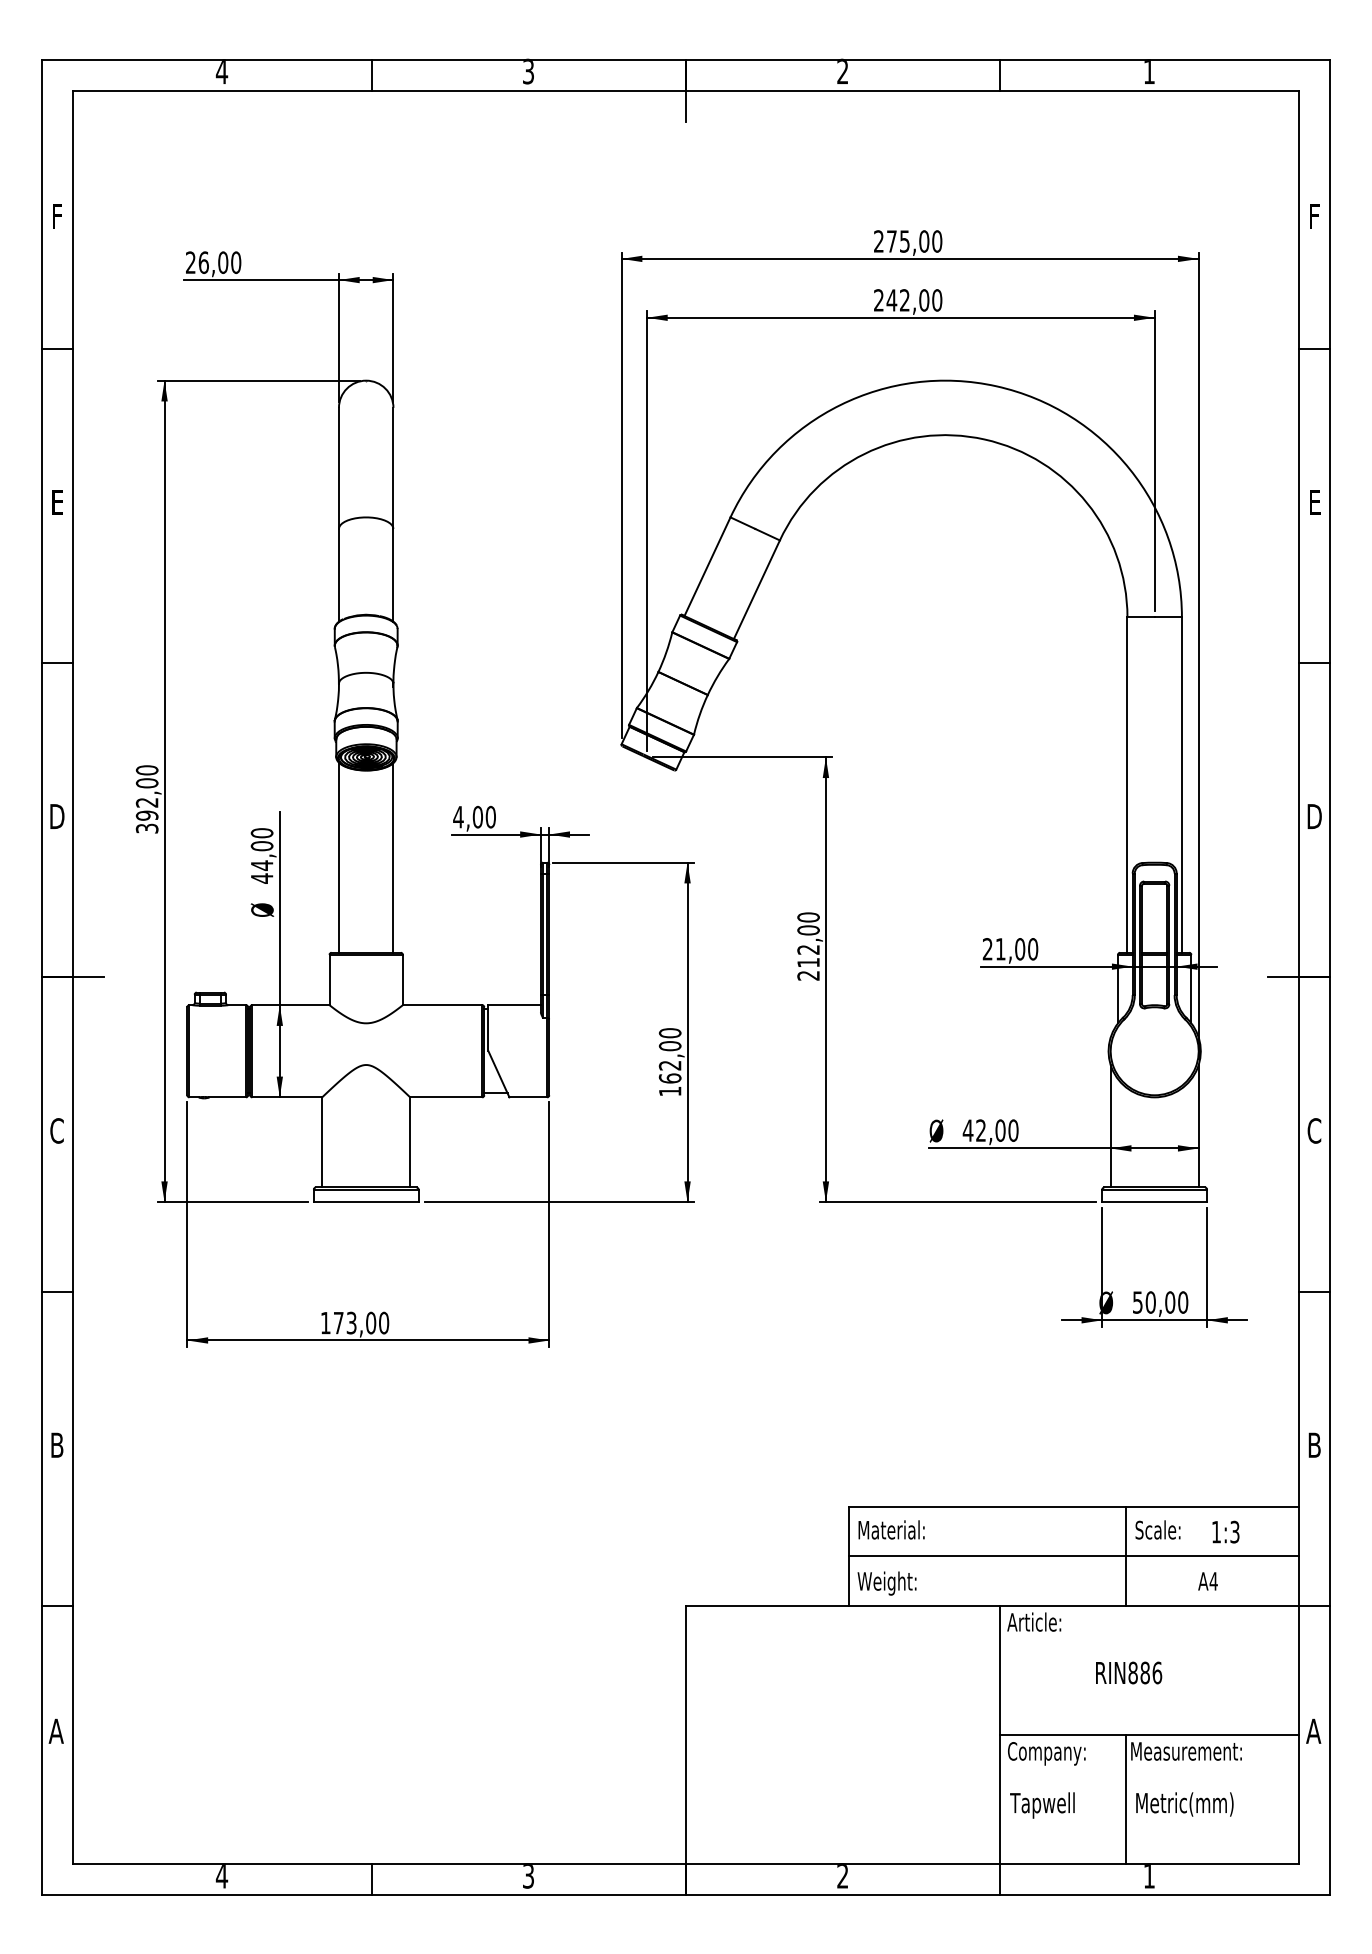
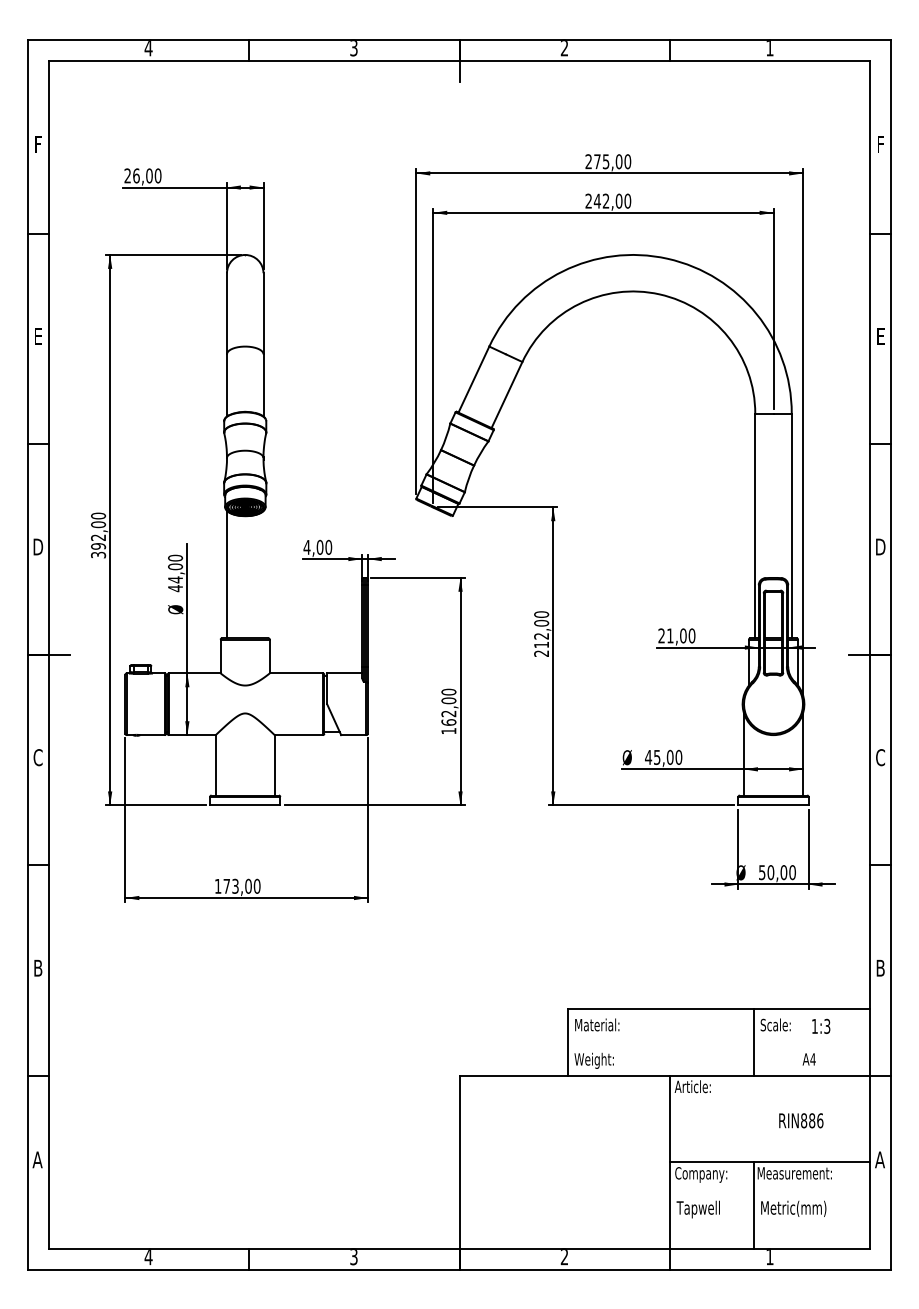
line: (393, 857) -> (263, 574), removed
text: (981, 1129) -> (657, 756), 42,00 -> 45,00
line: (1074, 1556) -> (719, 1042), removed
text: (1129, 1672) -> (801, 1120), moved

